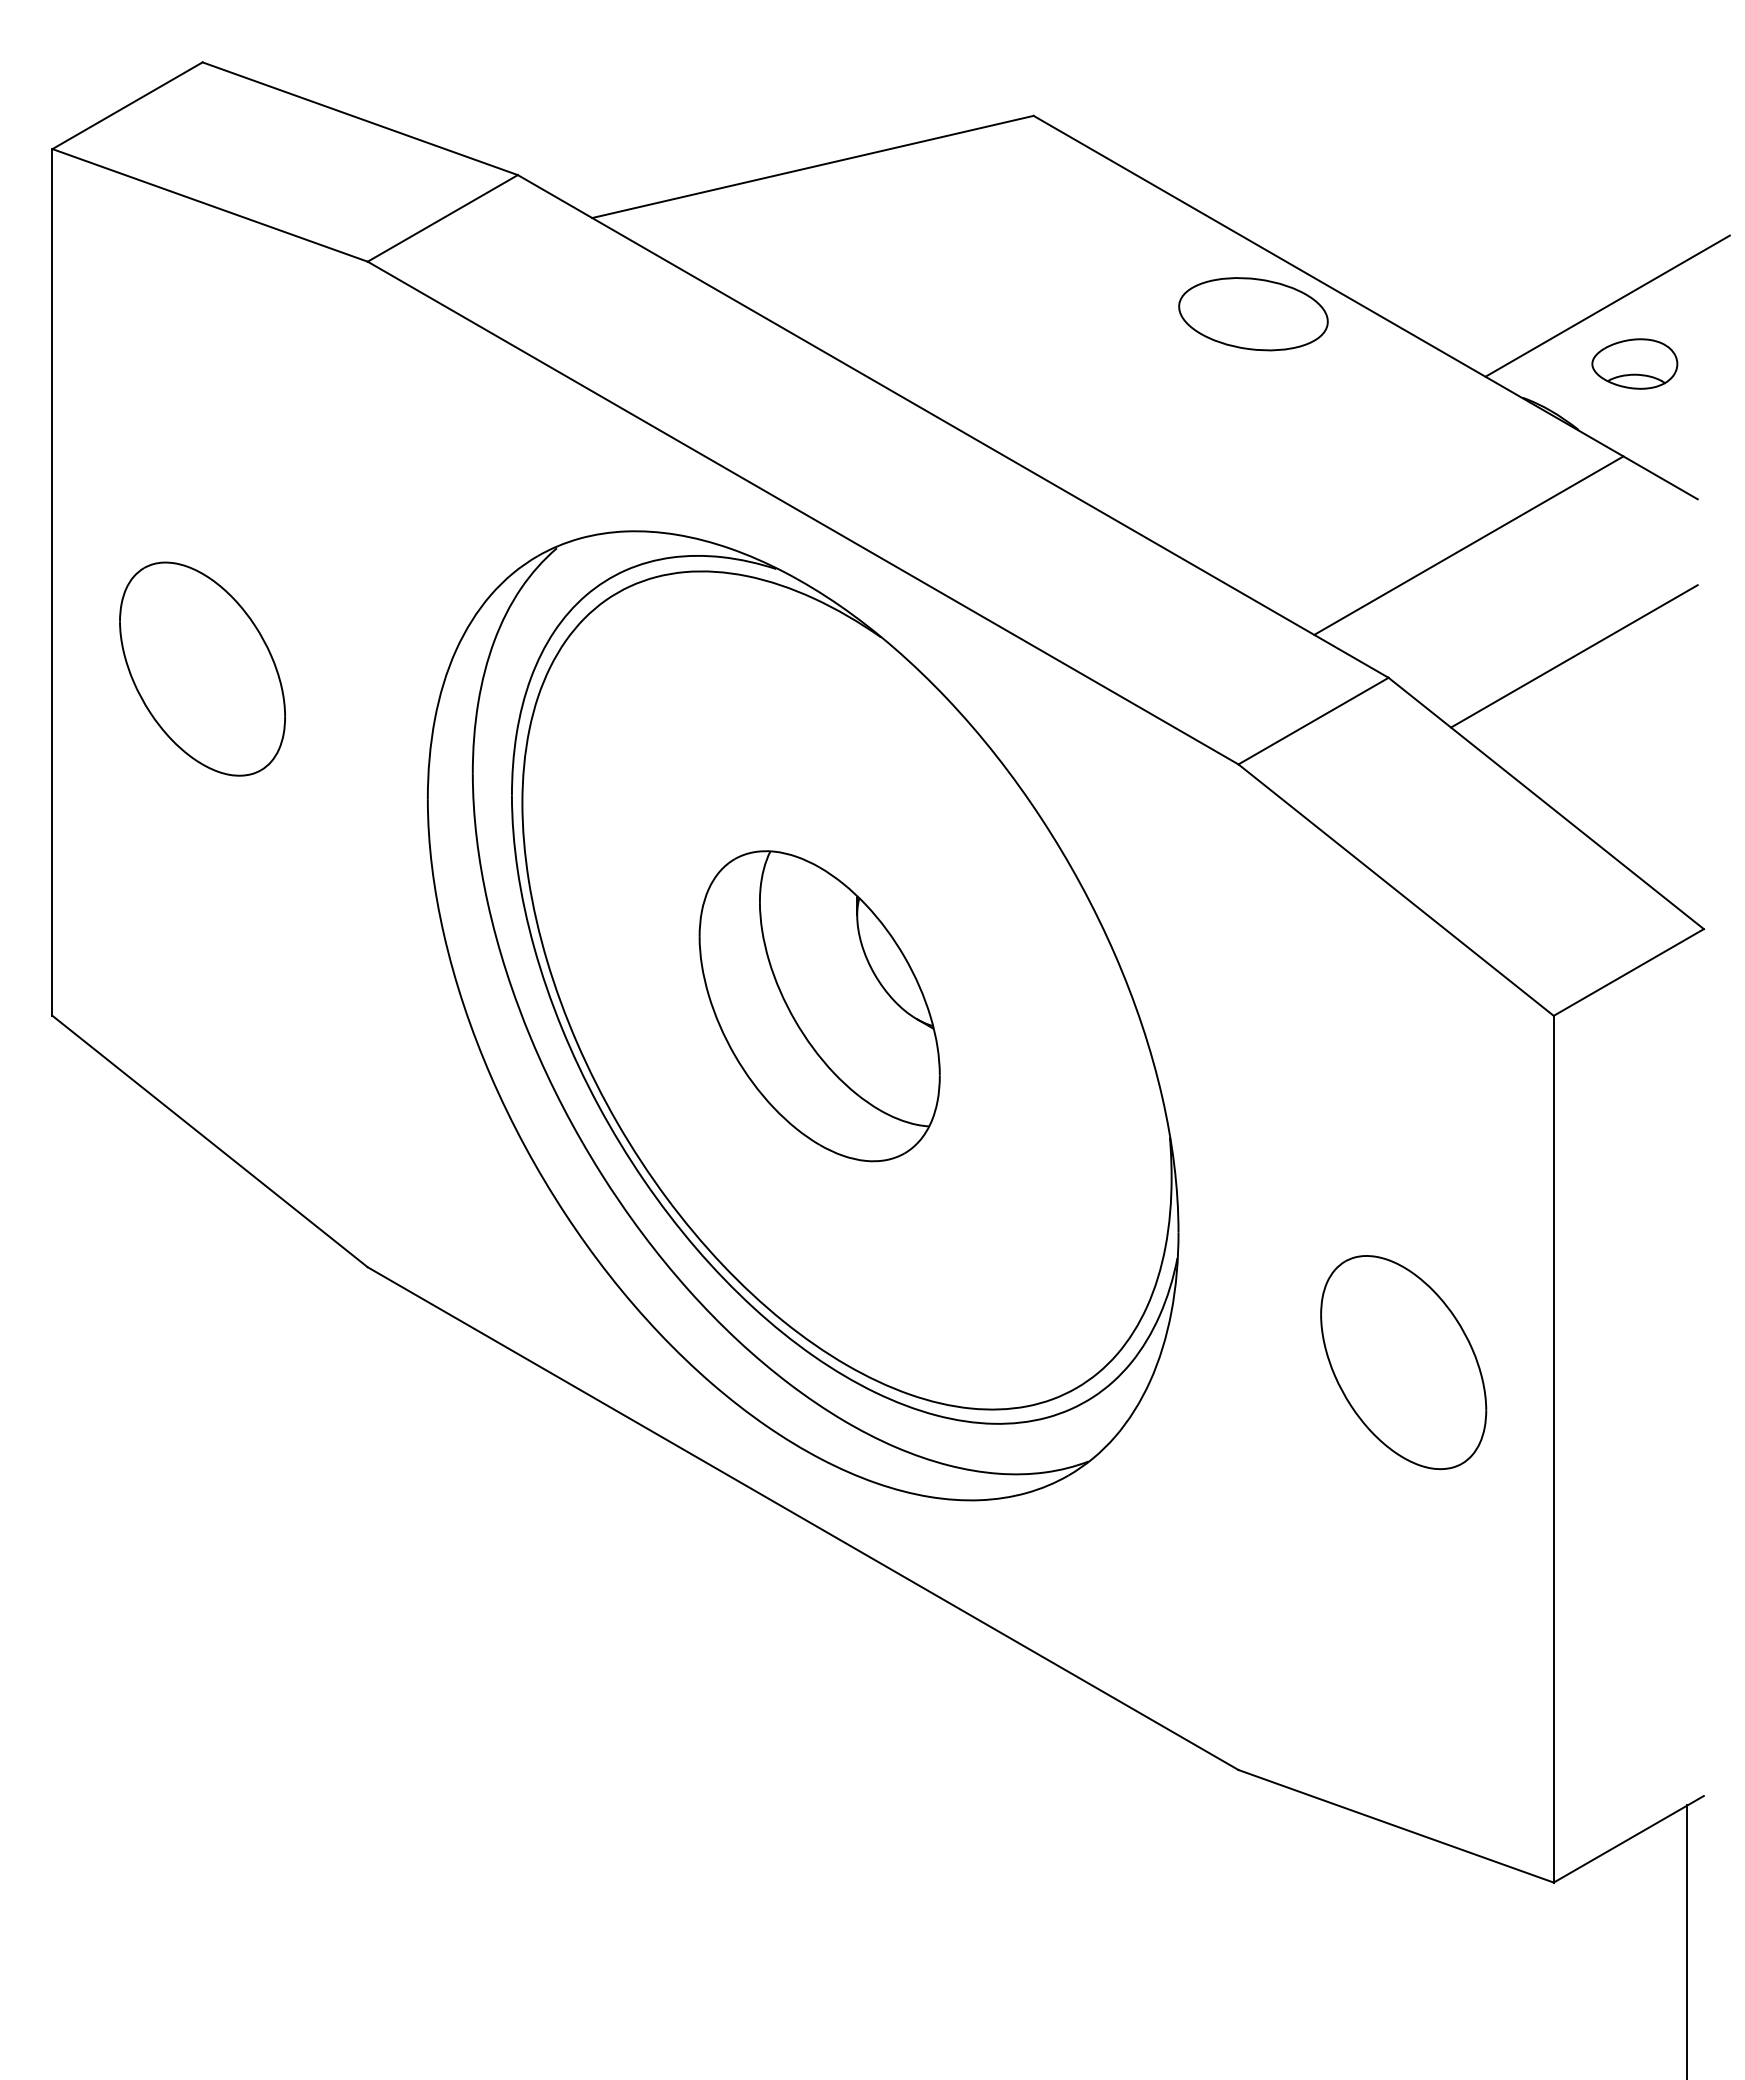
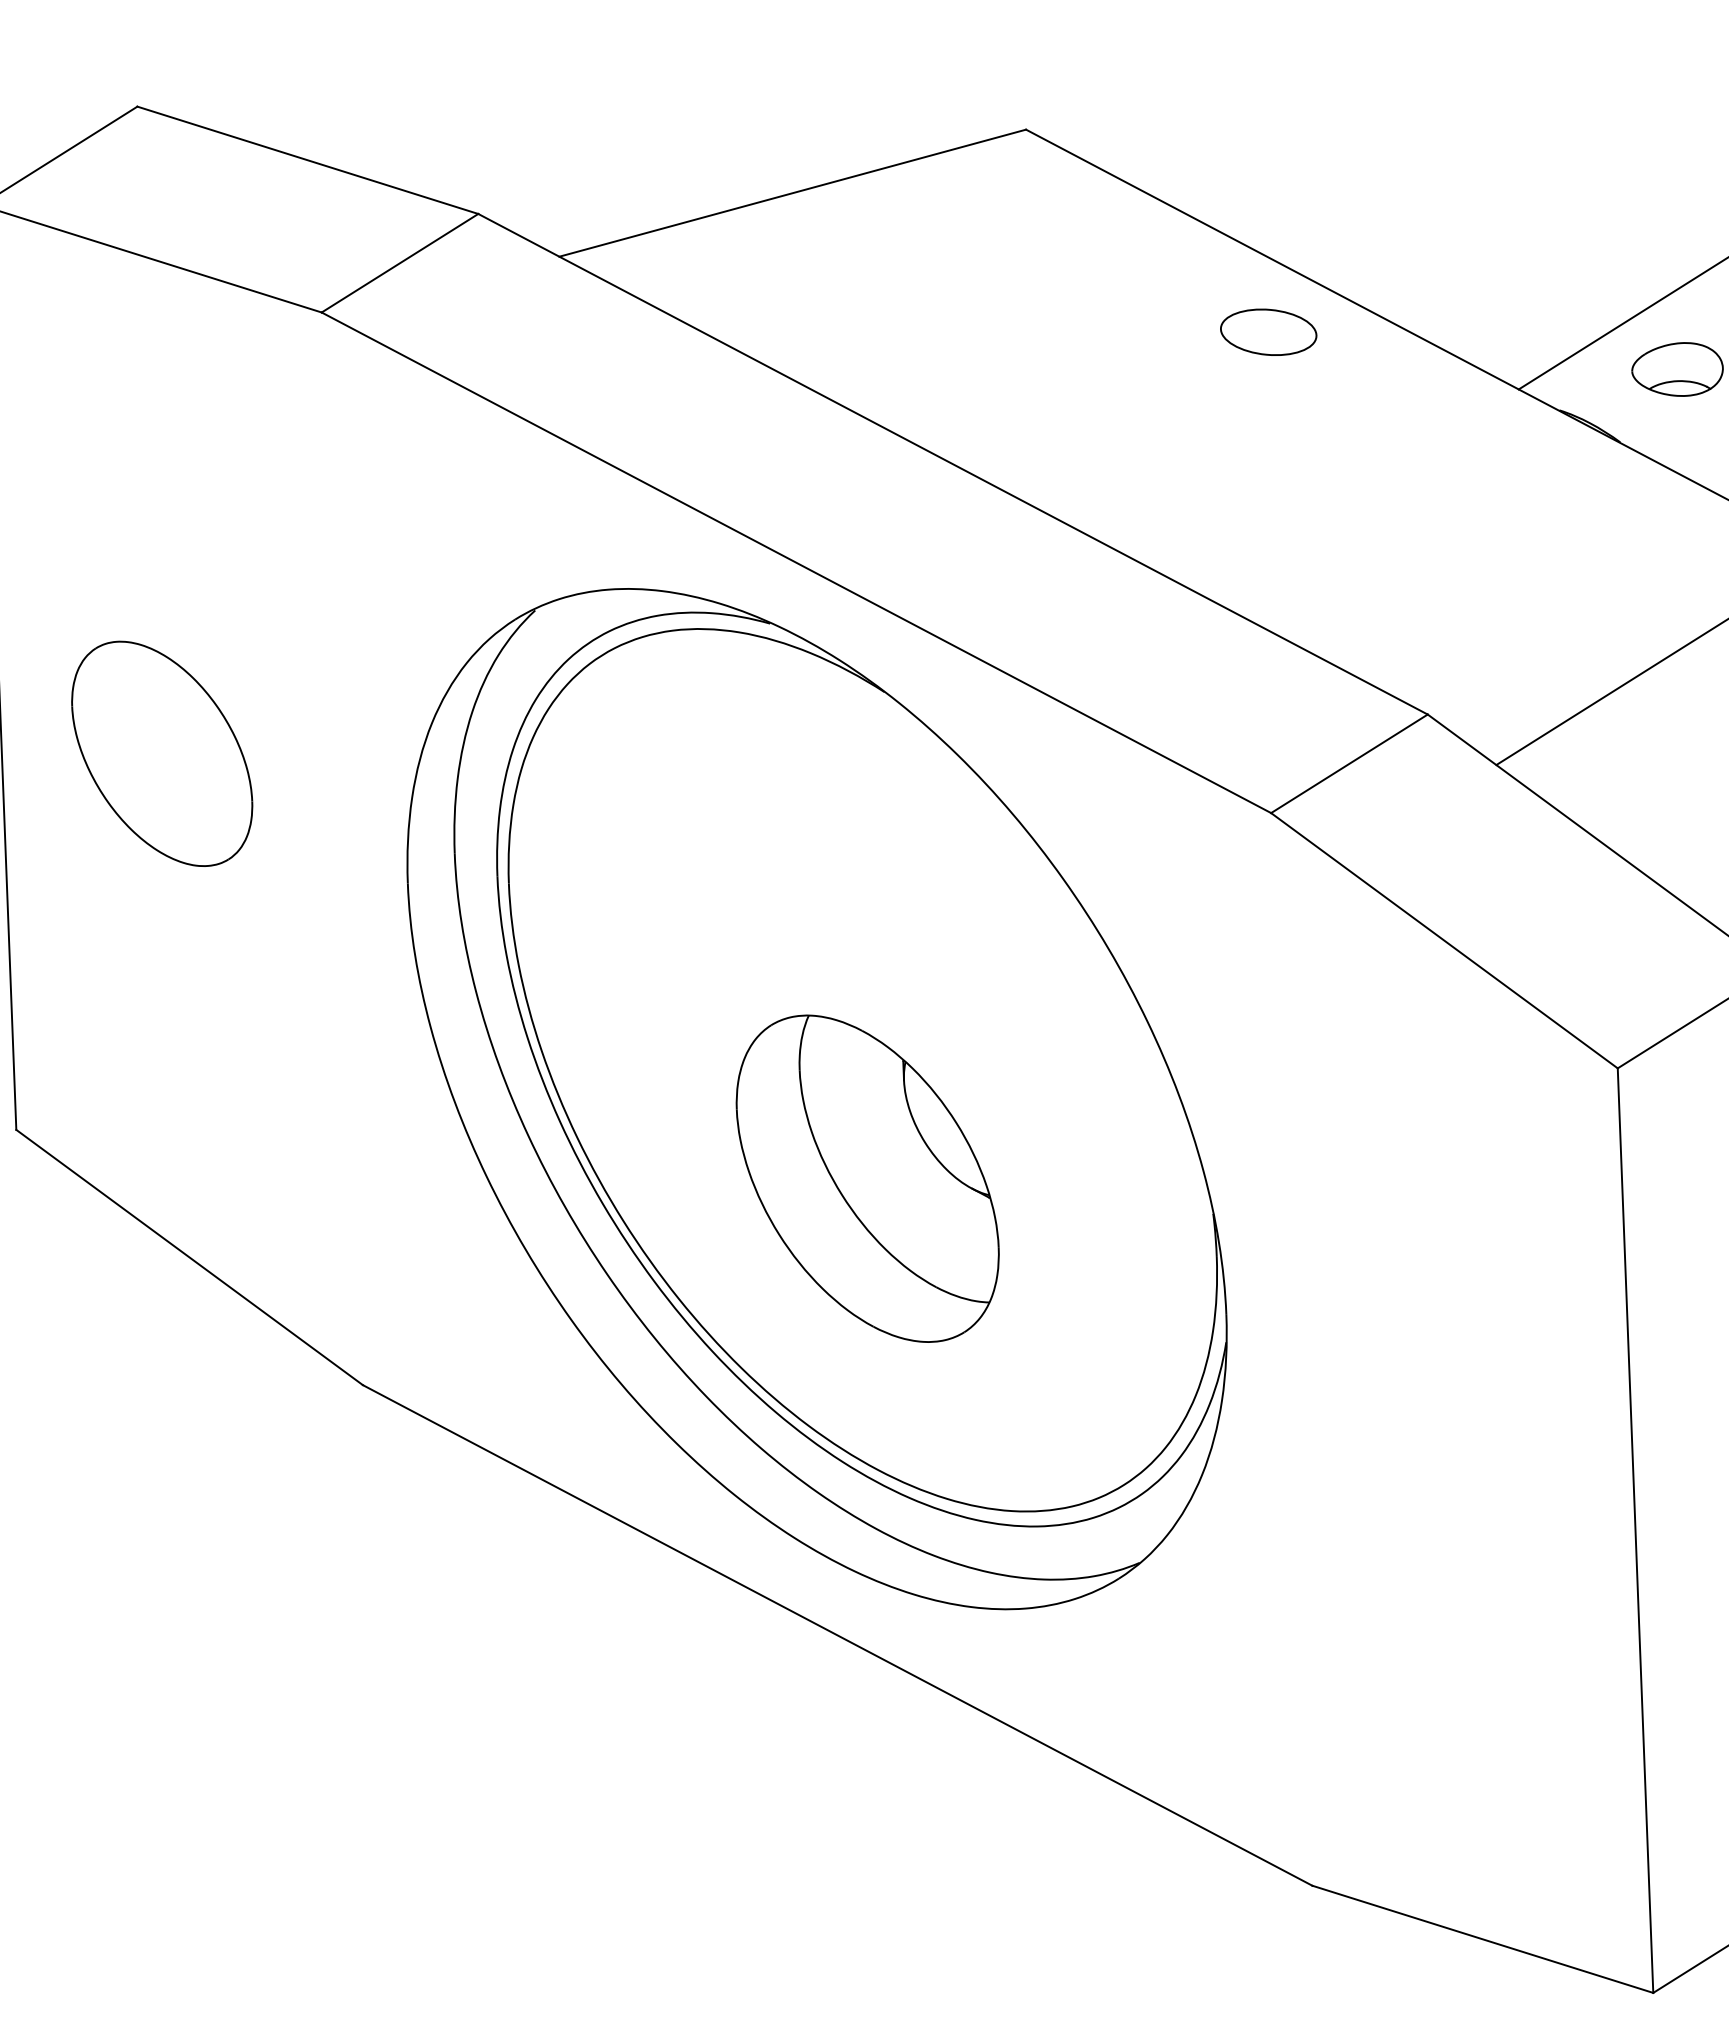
part: (1253, 314) -> (1268, 332), size x0.6
line: (1468, 545) -> (1507, 570), removed
part: (819, 1006) -> (867, 1179), moved
part: (1403, 1362) -> (1471, 1444), removed

